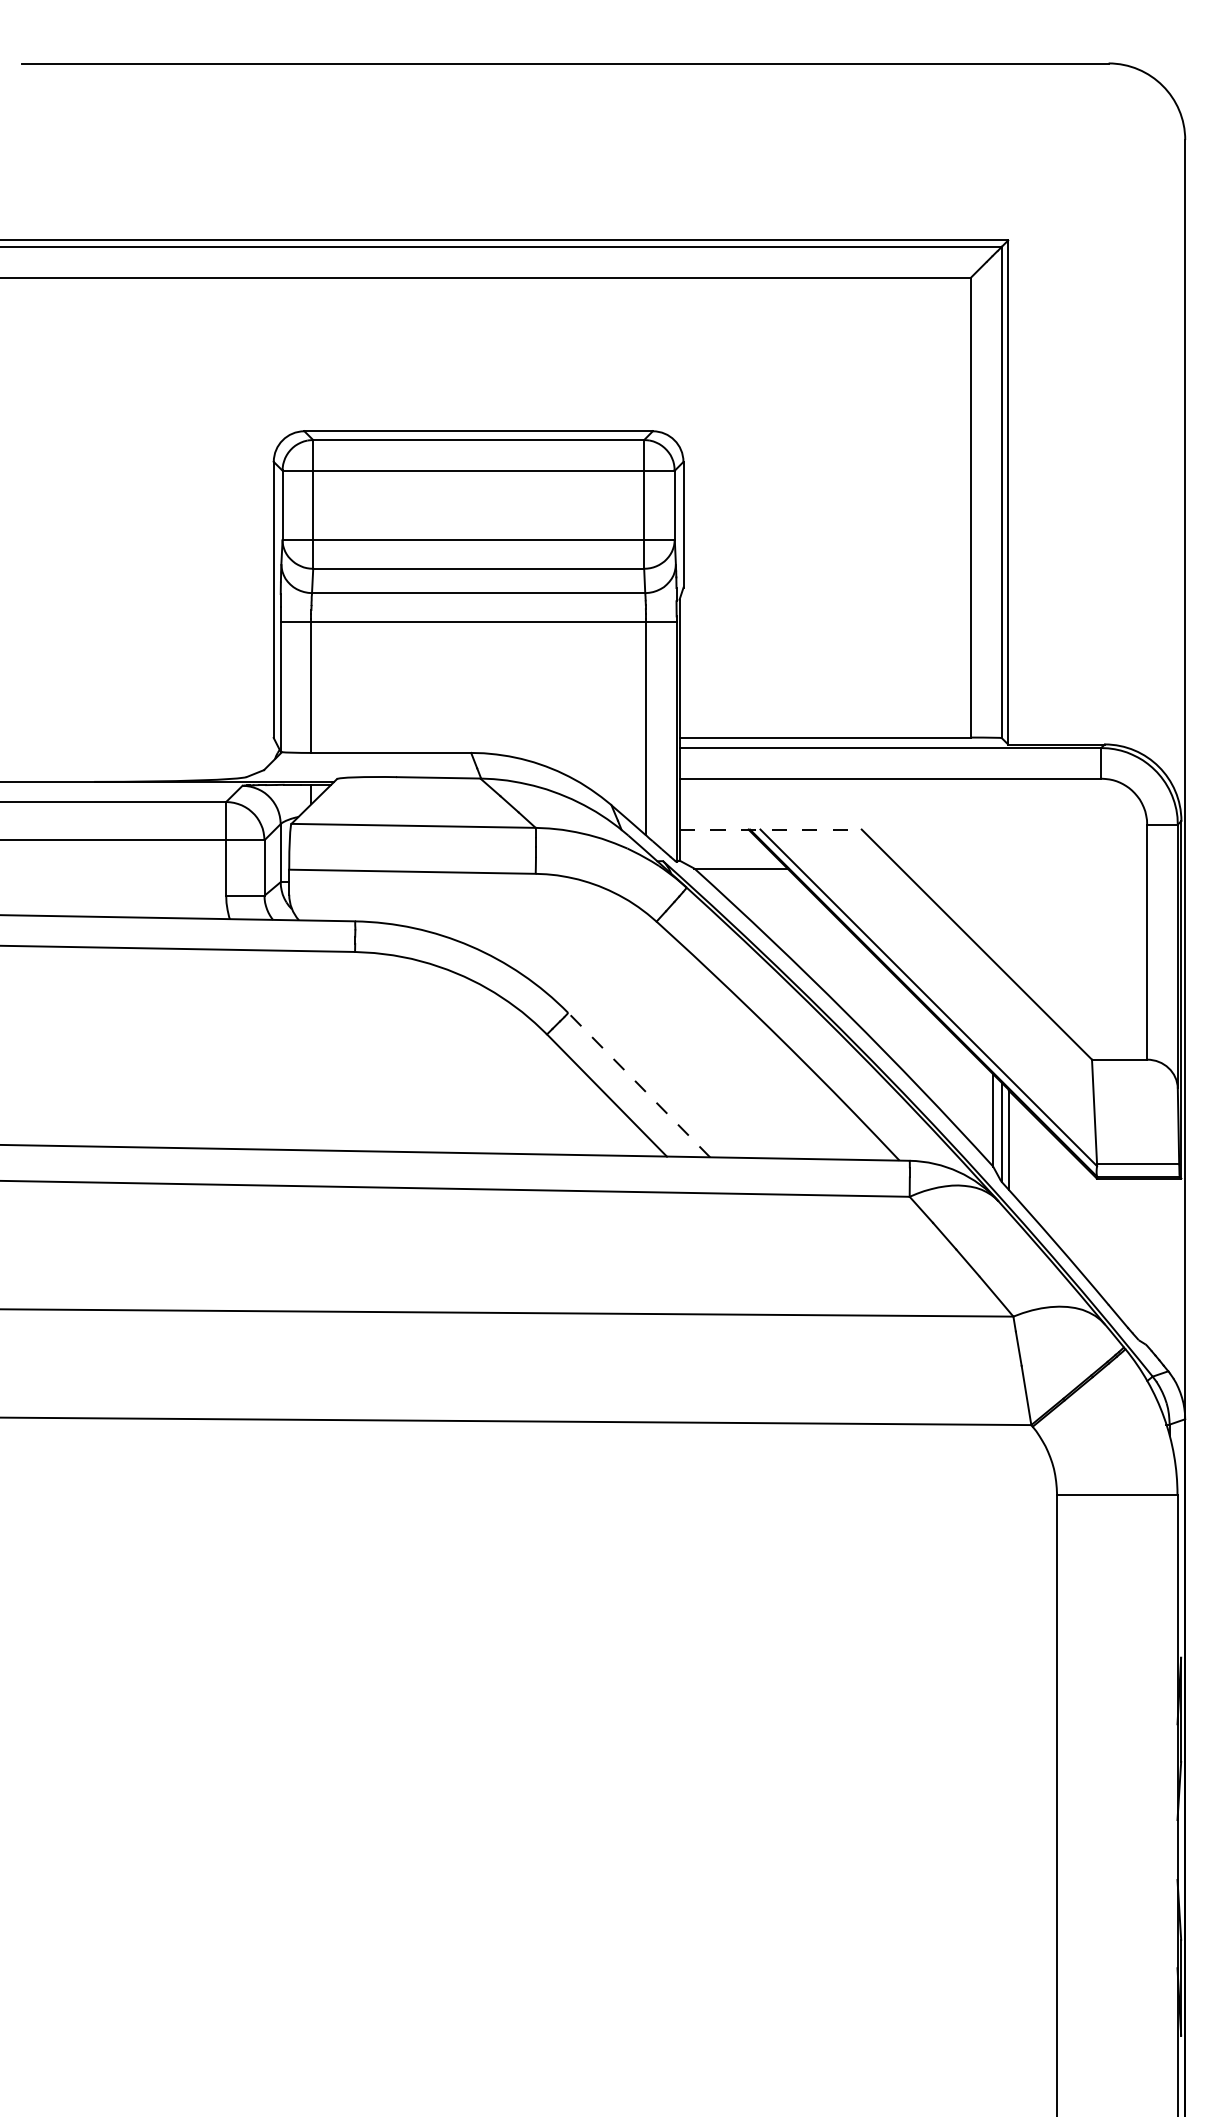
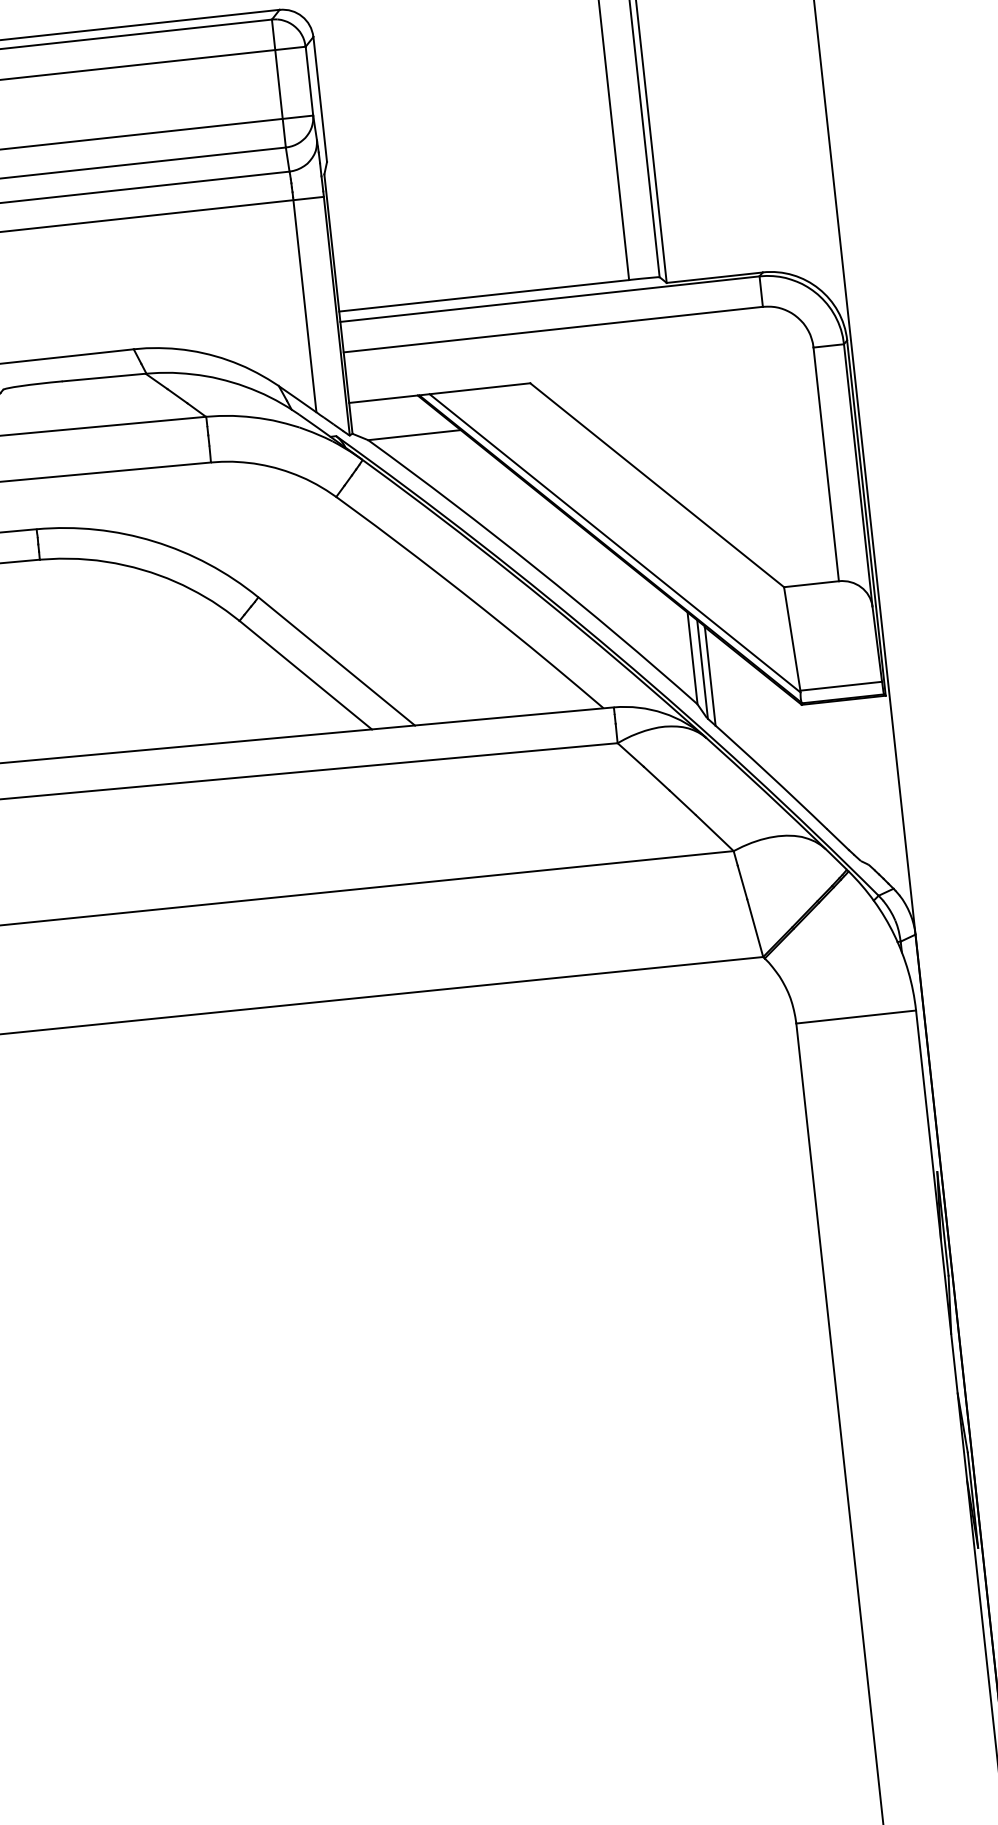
line: (771, 829) -> (440, 392), dashed -> solid
line: (638, 1084) -> (335, 660), dashed -> solid

